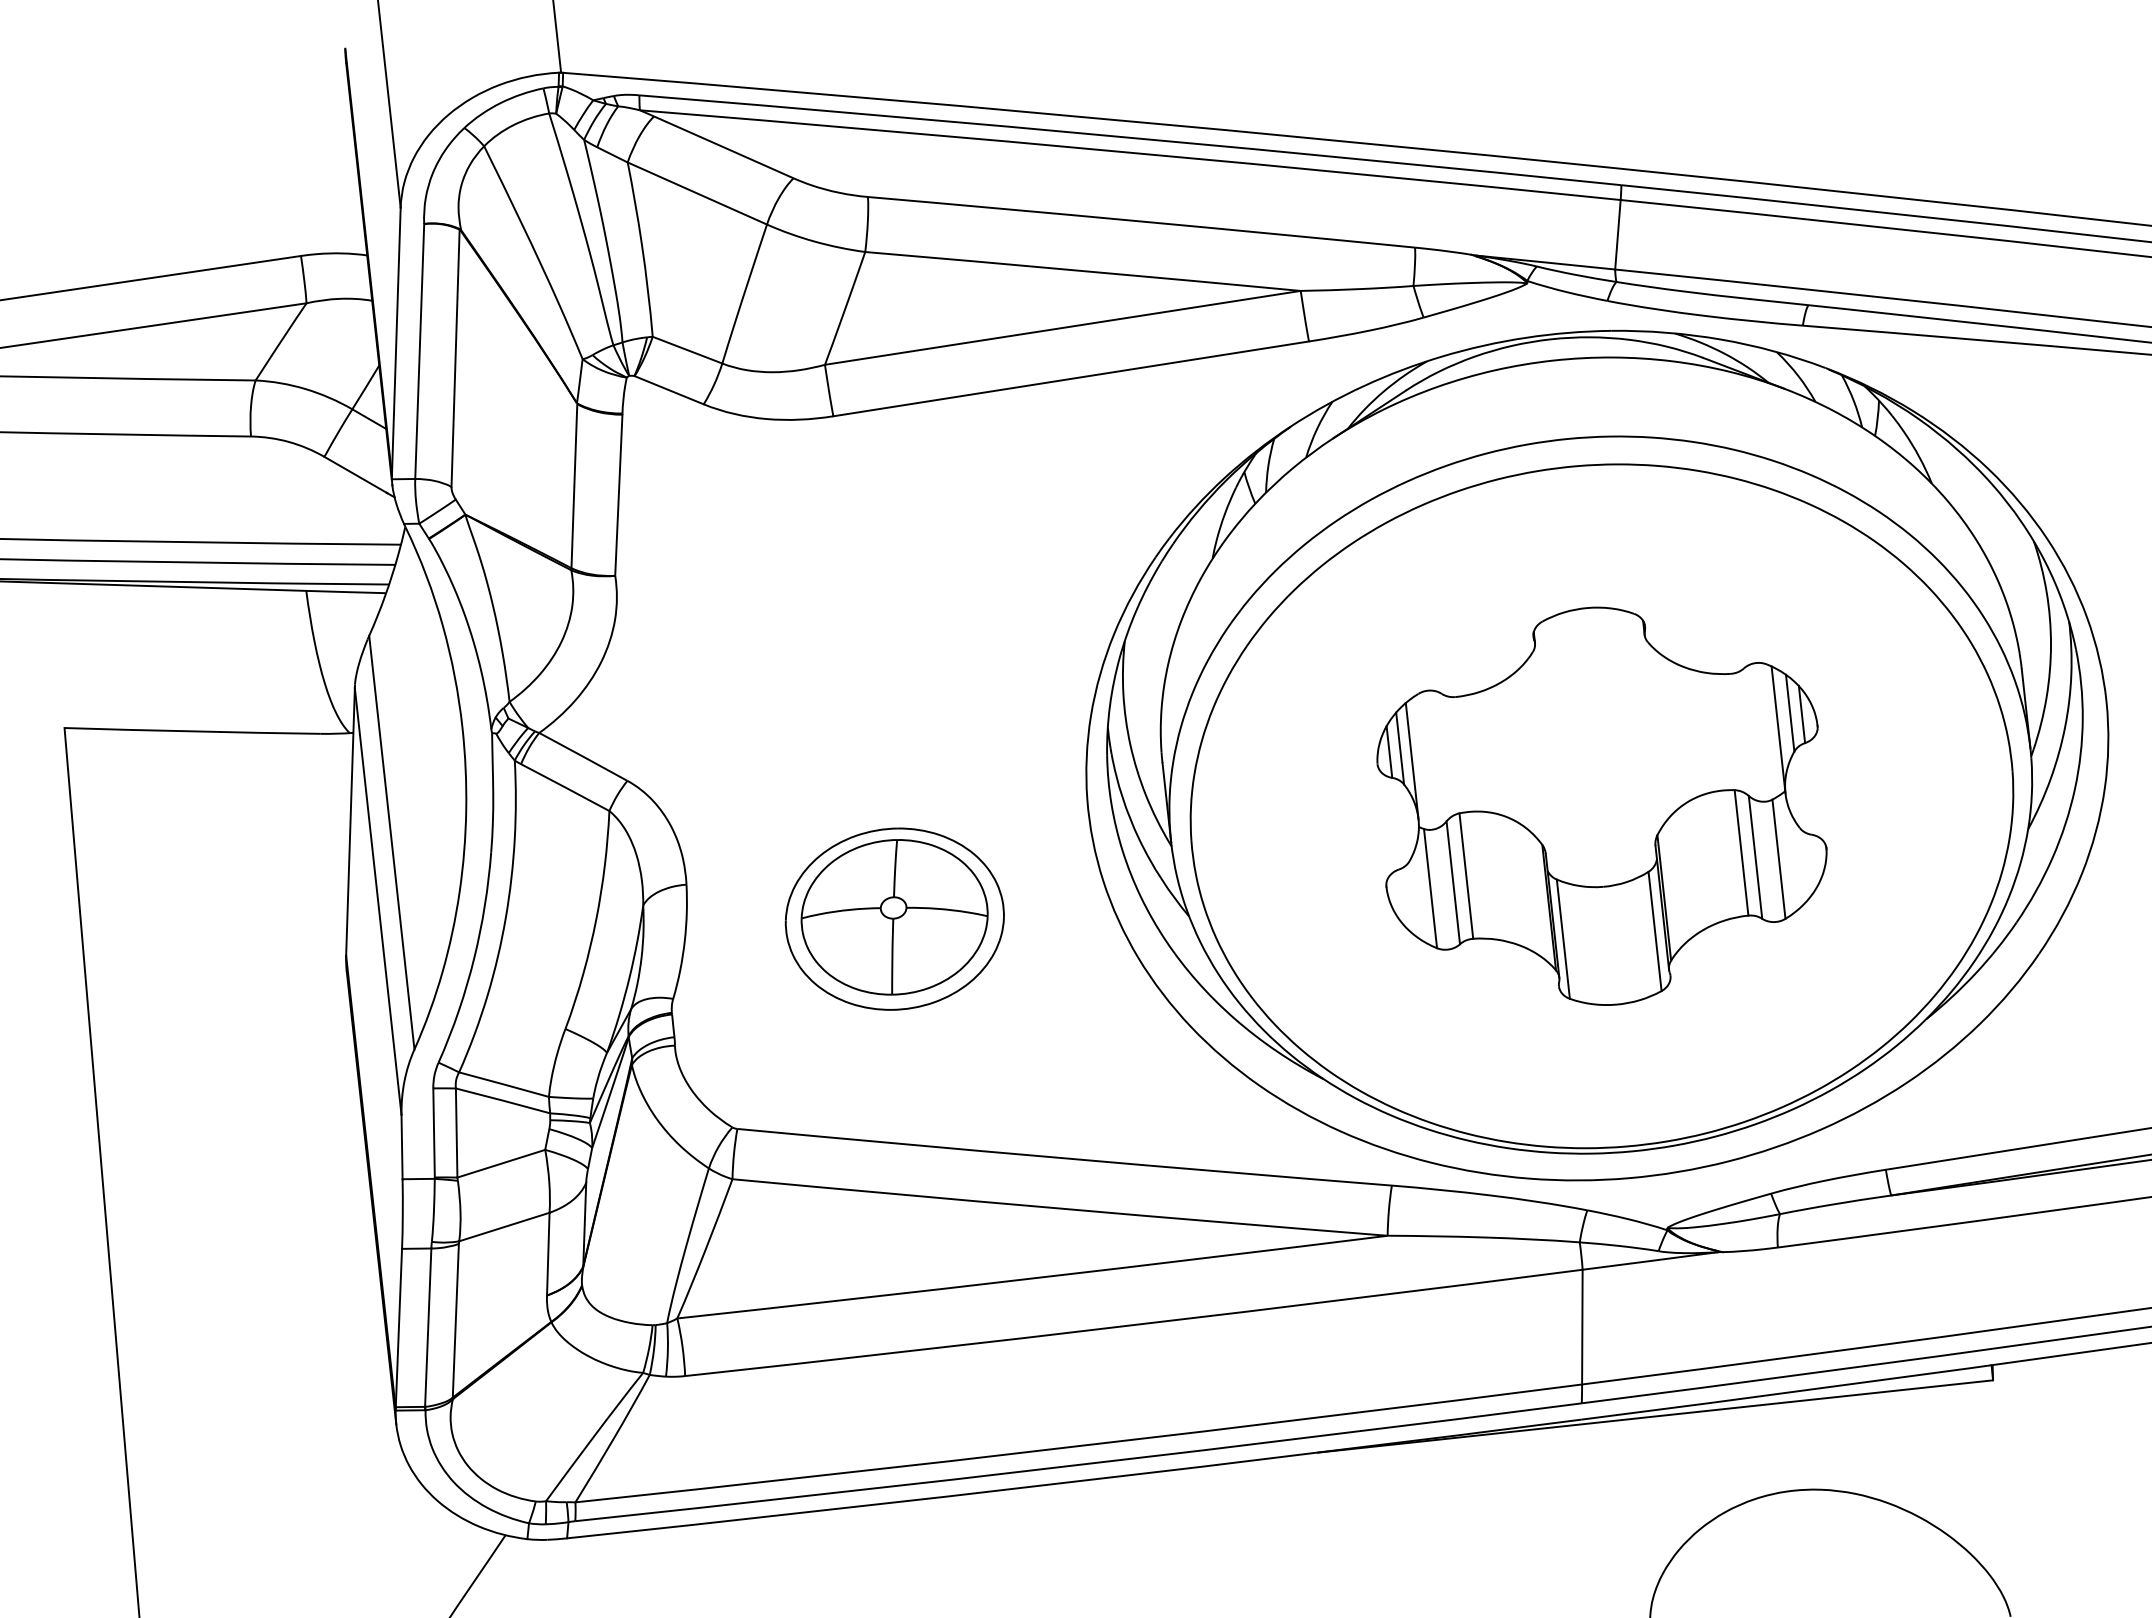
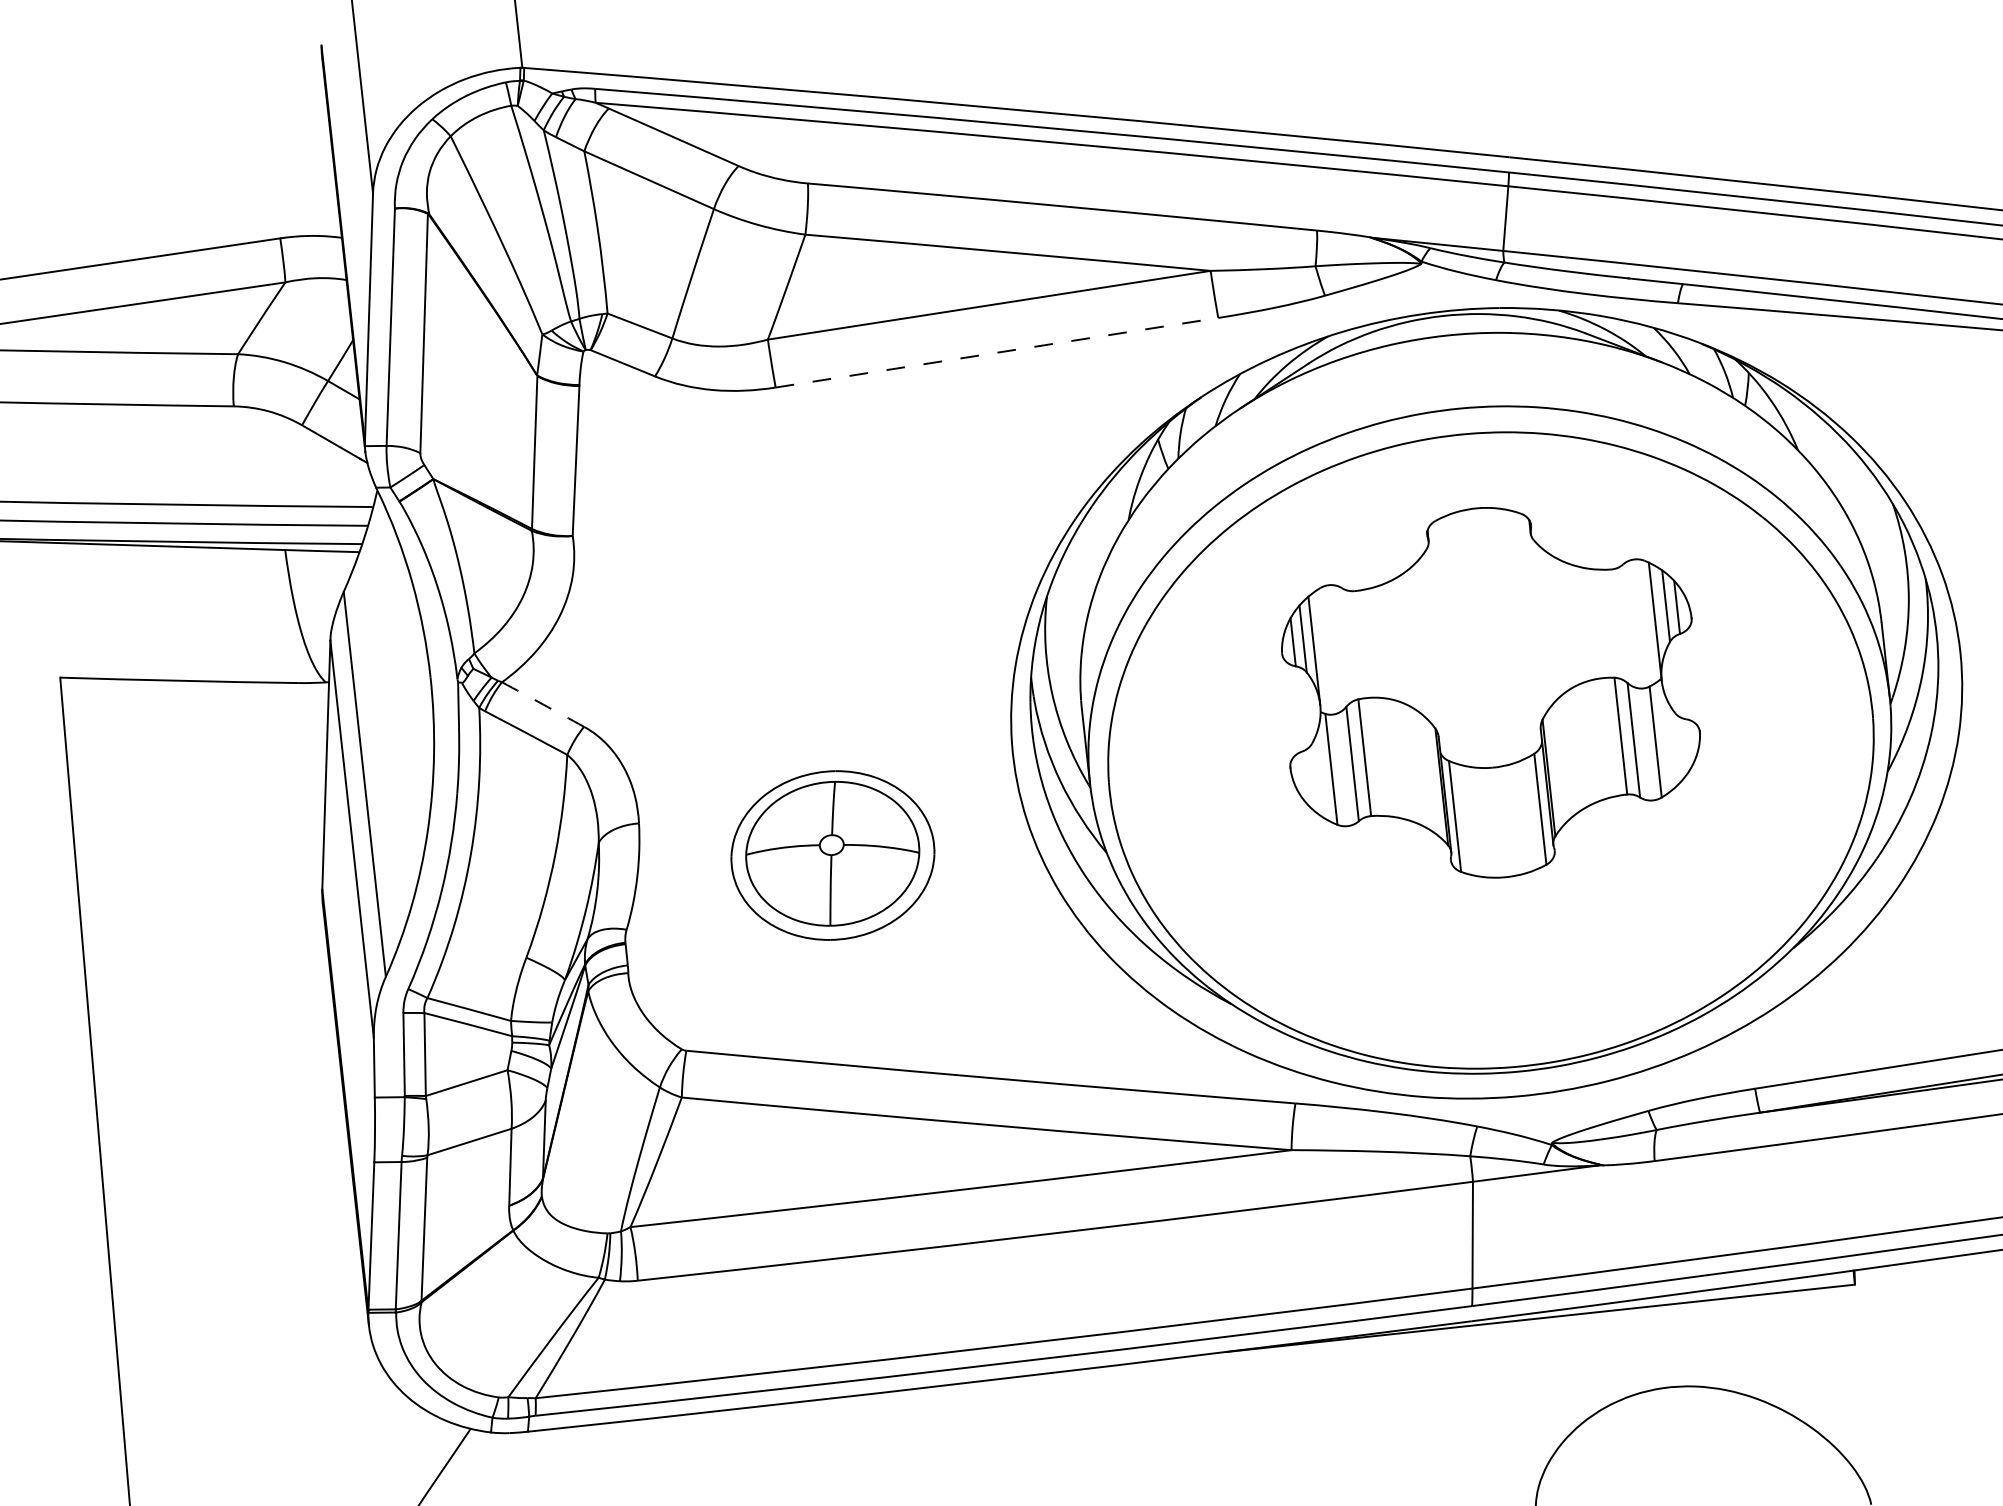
line: (1071, 378) -> (997, 352), solid -> dashed
arc: (583, 756) -> (543, 704), solid -> dashed
part: (1601, 805) -> (1490, 692), moved

